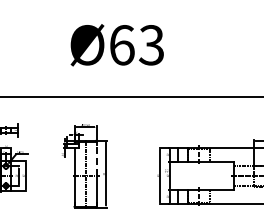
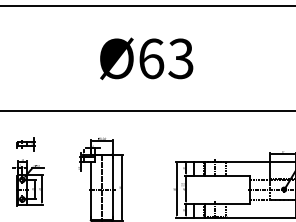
text: (117, 44) -> (146, 58), moved
line: (96, 159) -> (112, 173), dashed -> solid

